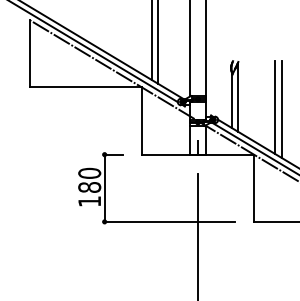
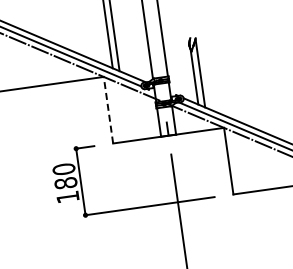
line: (275, 107) -> (238, 78), removed
line: (281, 108) -> (244, 78), removed
line: (141, 121) -> (108, 110), solid -> dashed

